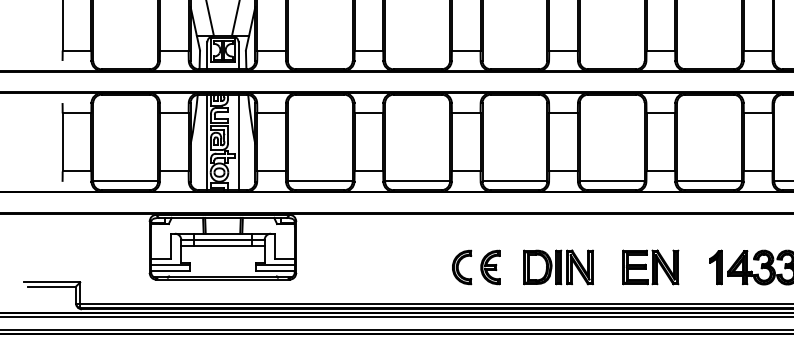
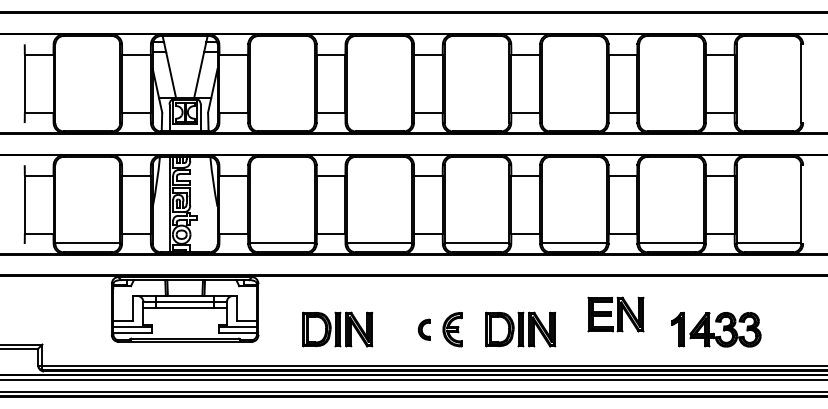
line: (238, 142) -> (200, 204), removed
part: (375, 267) -> (337, 329), added
part: (462, 267) -> (424, 329), size x0.6
part: (650, 267) -> (615, 314), moved

